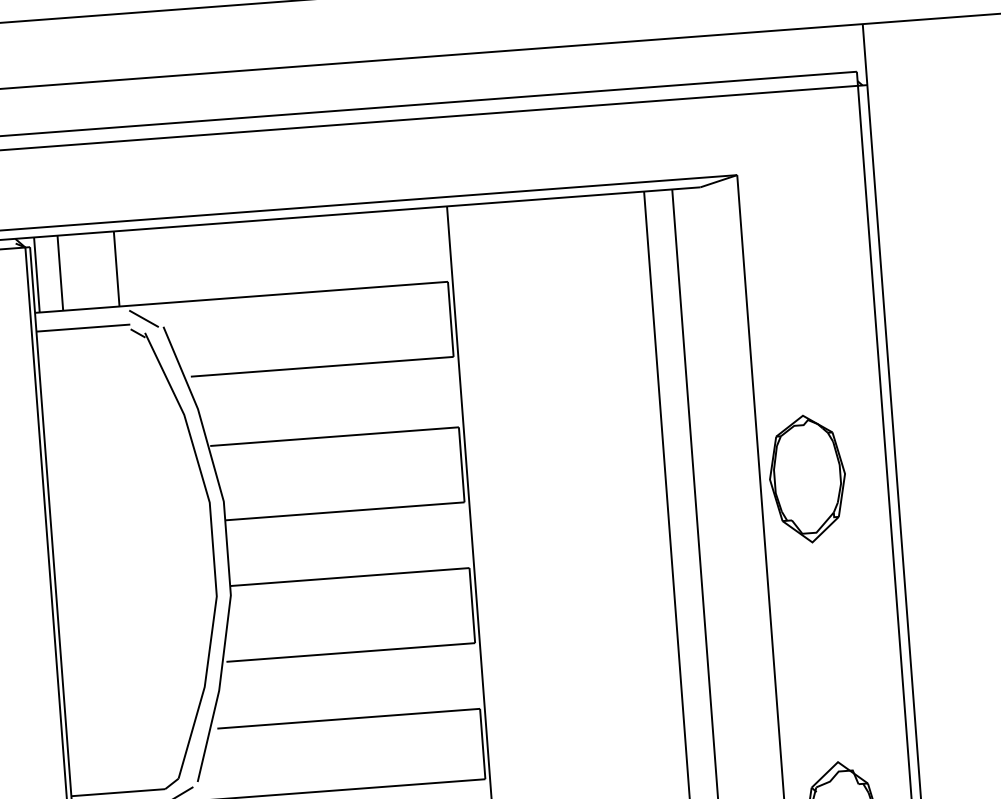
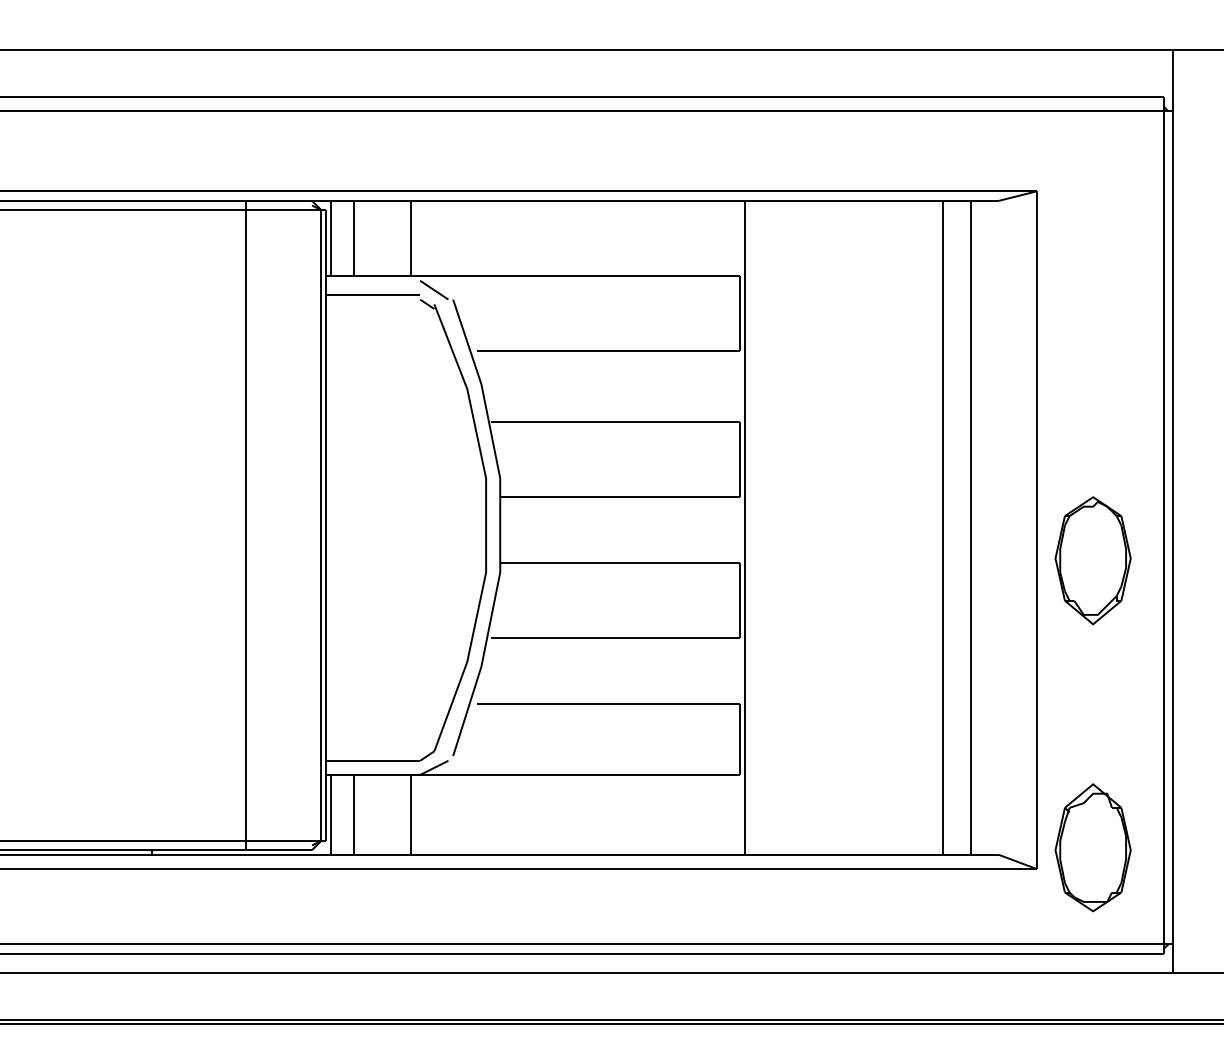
part: (807, 478) -> (1092, 560), moved

